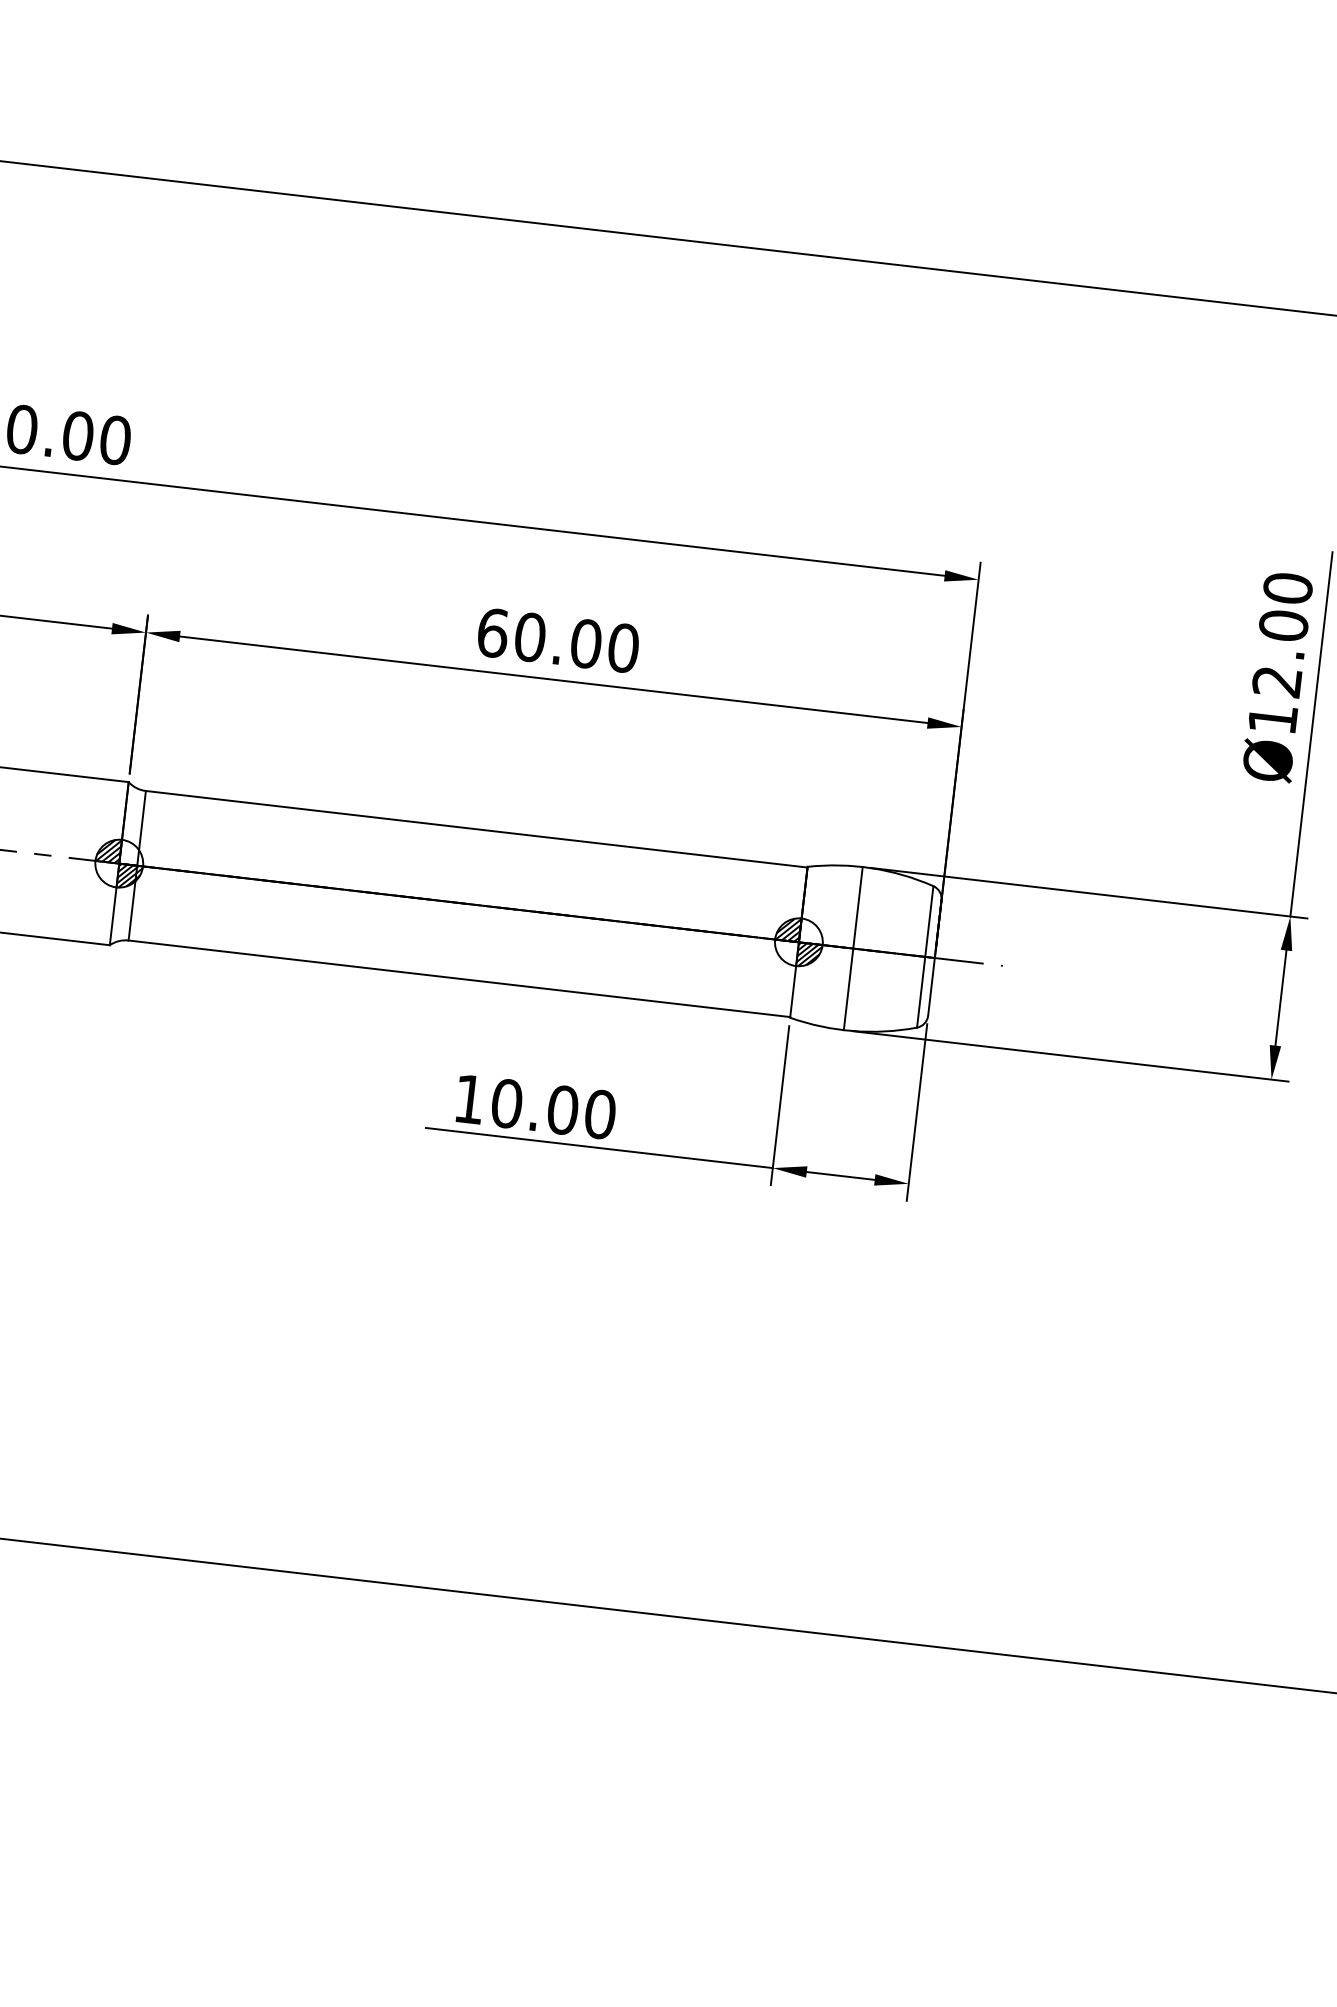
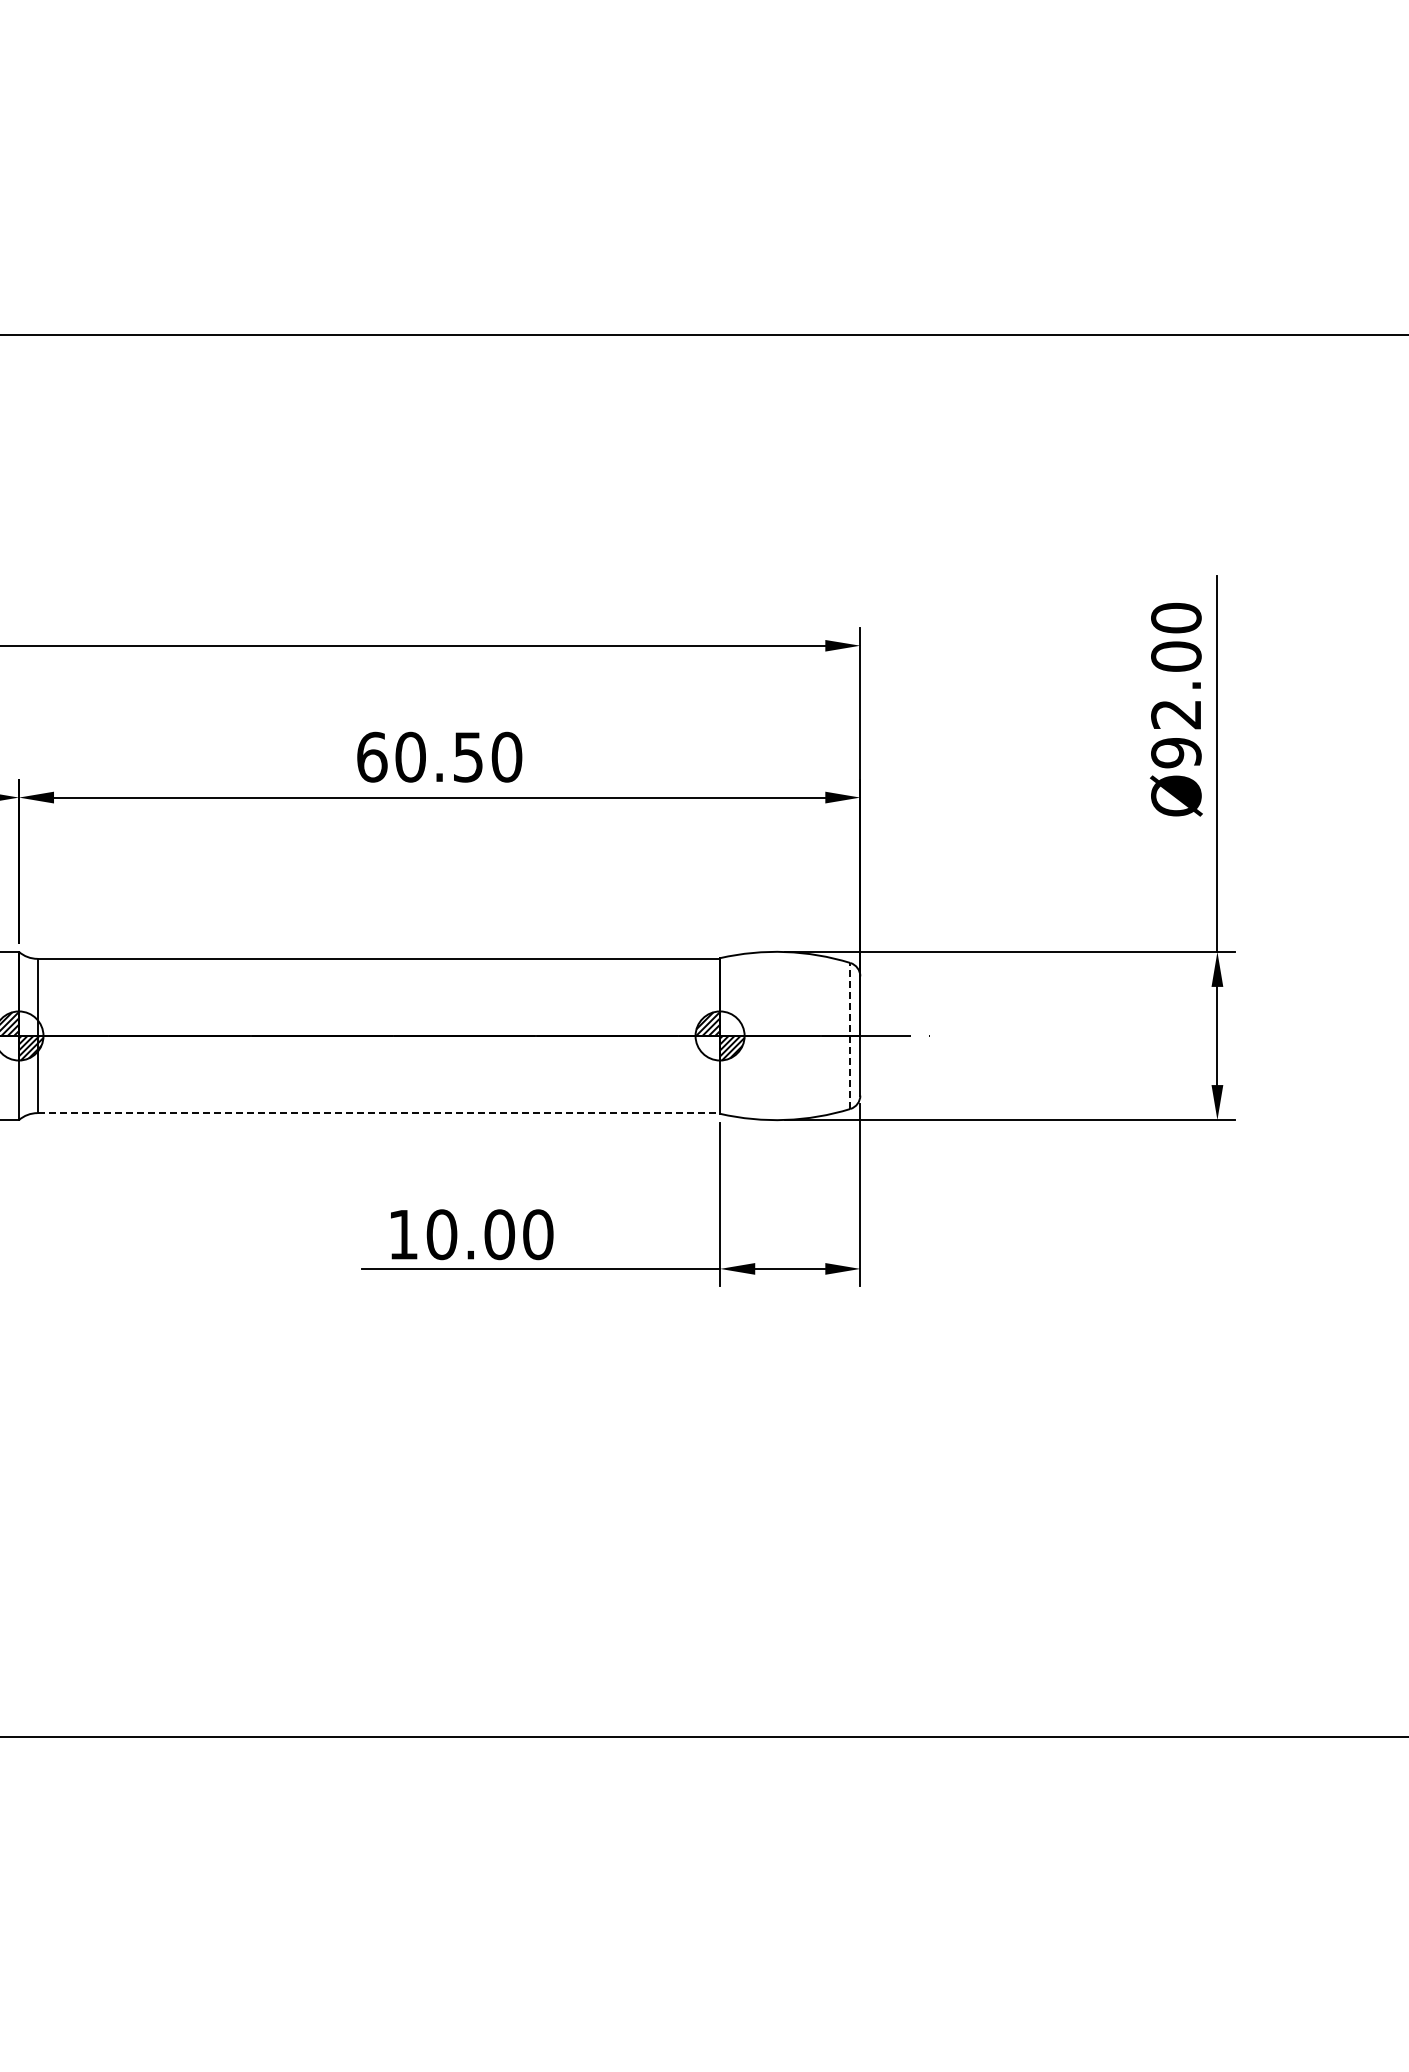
text: (586, 643) -> (468, 756), 60.00 -> 60.50
text: (1272, 719) -> (1176, 753), Ø12.00 -> Ø92.00
line: (853, 948) -> (776, 1035), removed
line: (925, 956) -> (850, 1035), solid -> dashed
line: (460, 979) -> (379, 1113), solid -> dashed

